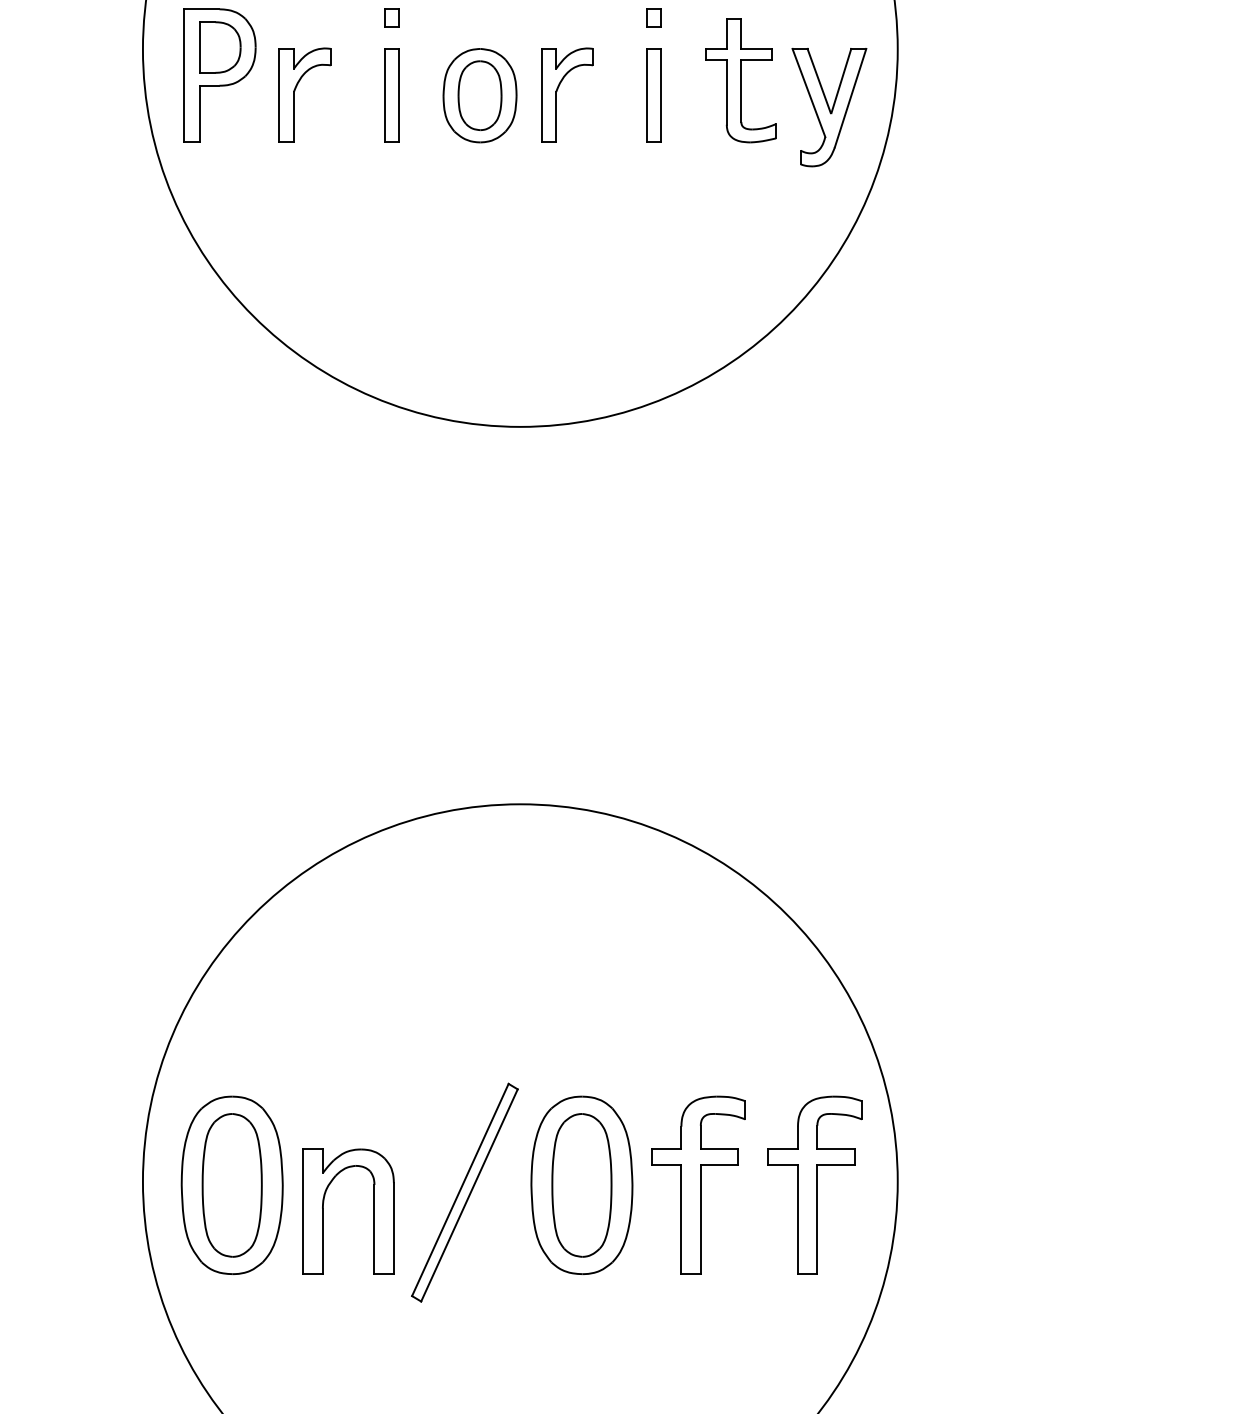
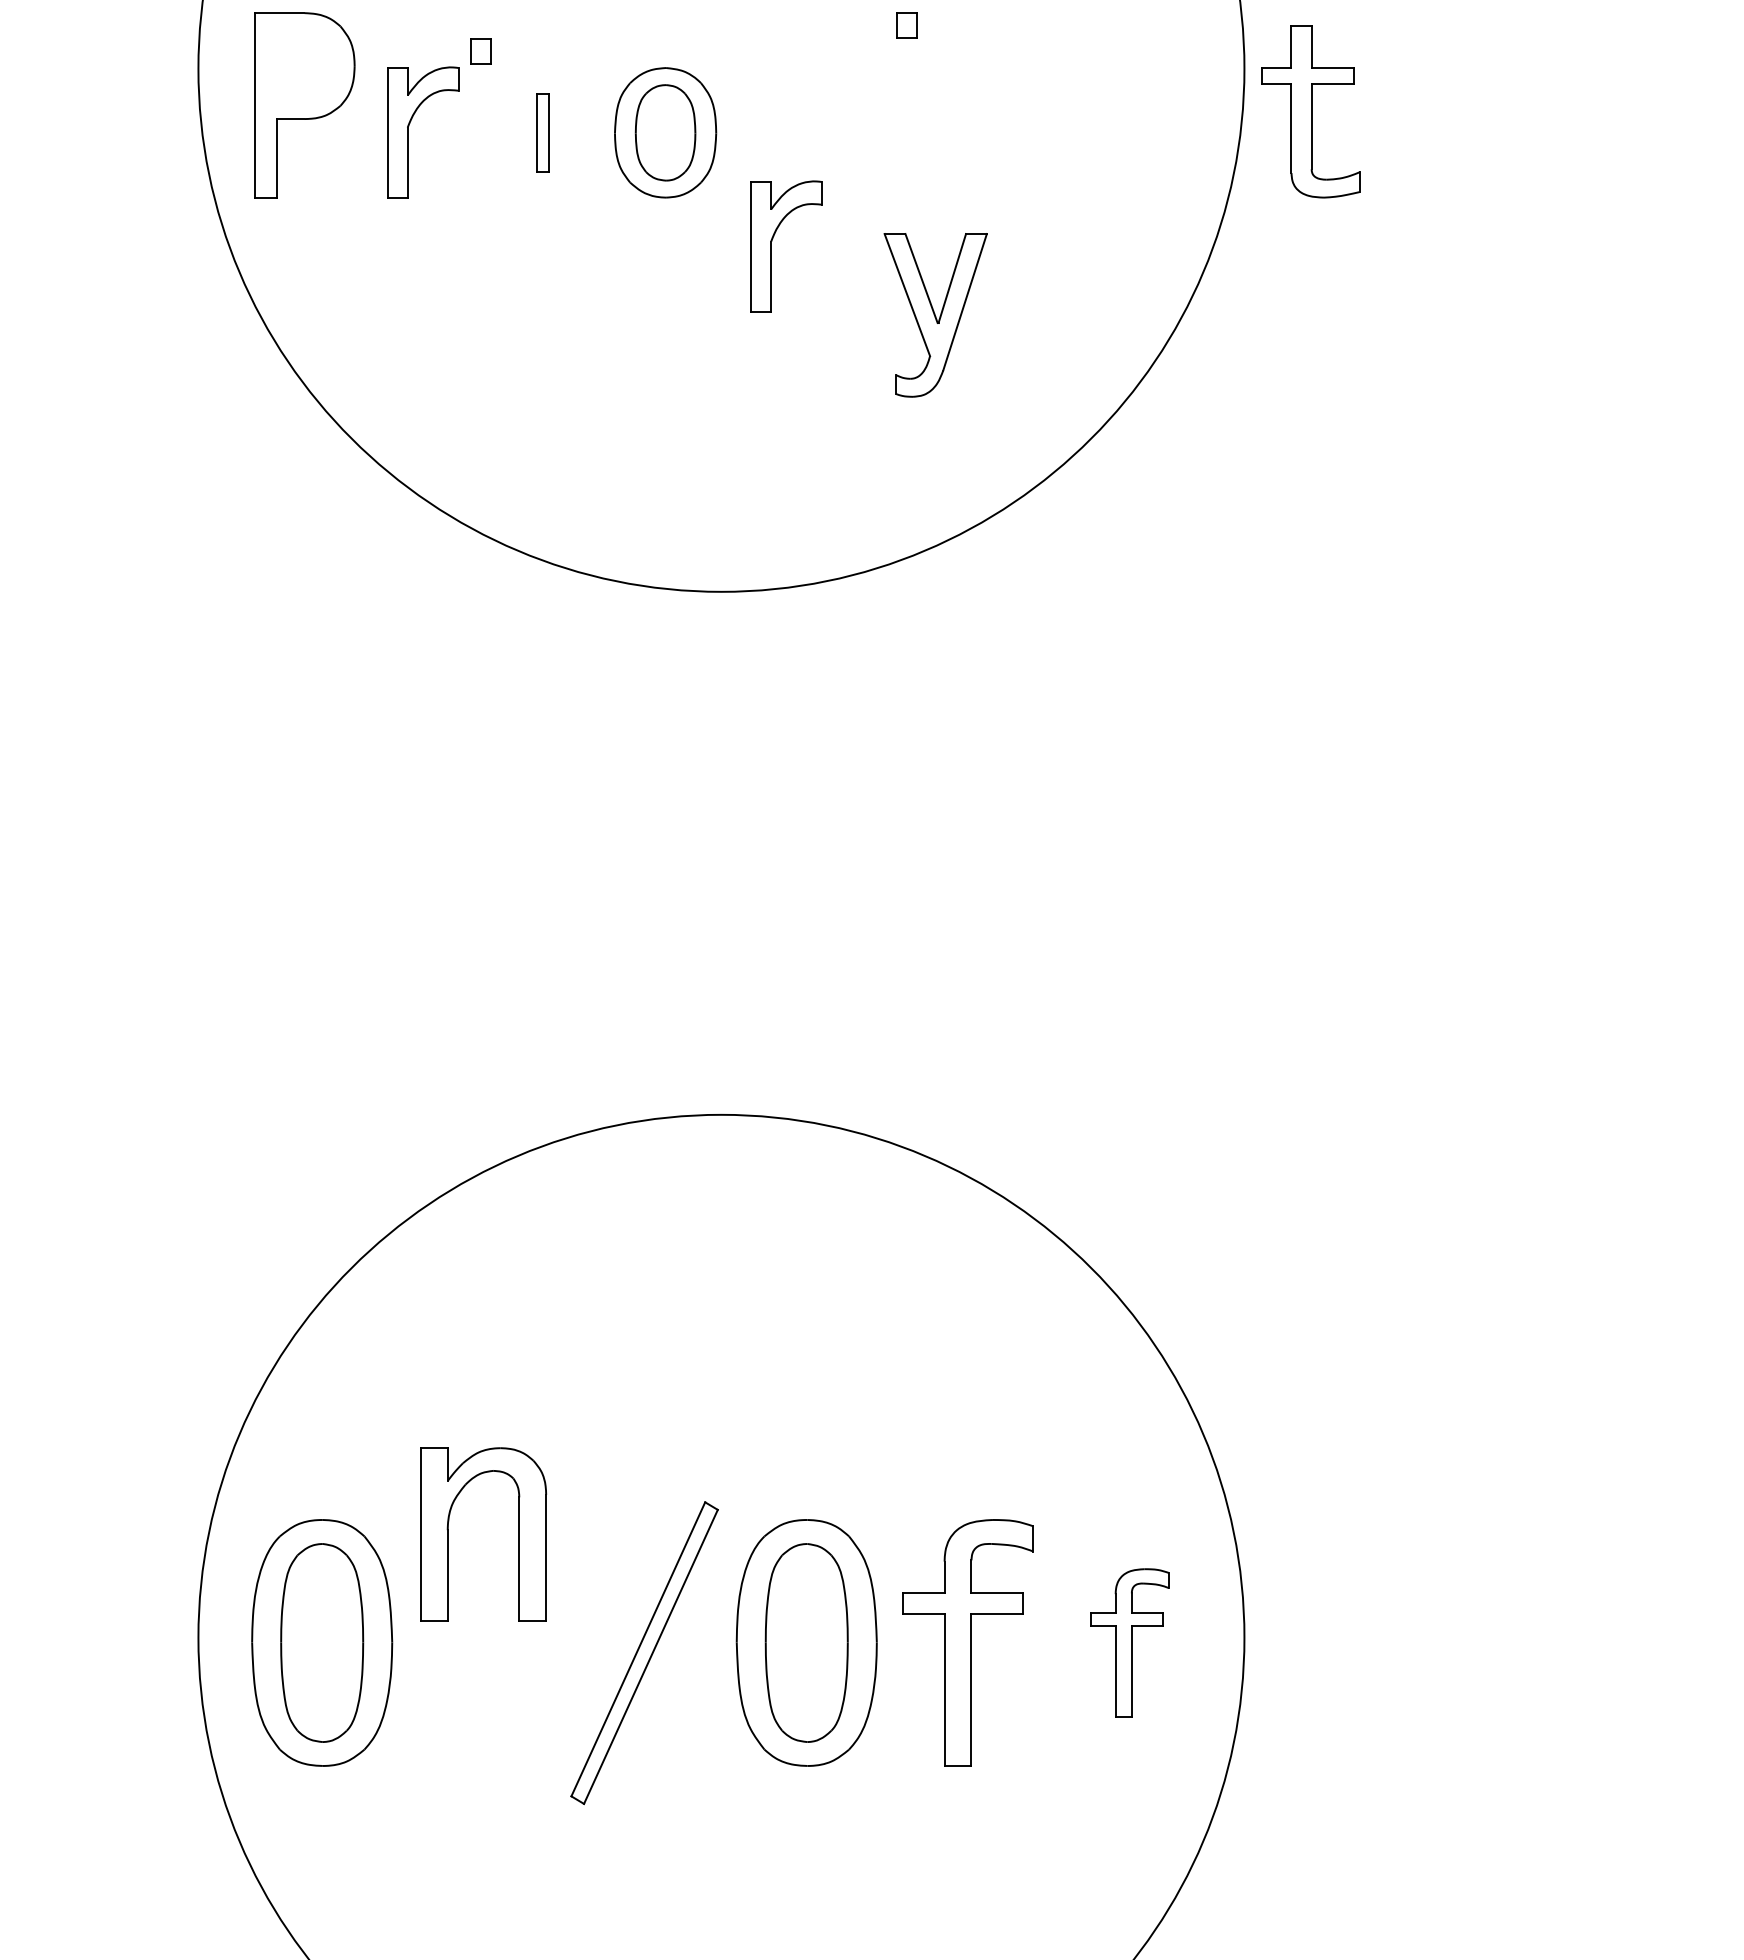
part: (391, 18) -> (480, 51), moved
part: (220, 47) -> (305, 65), removed
part: (740, 80) -> (1310, 111), moved
part: (557, 91) -> (772, 241), moved
part: (391, 95) -> (542, 132), size x0.6
part: (653, 95) -> (906, 132), removed
part: (829, 107) -> (935, 315), moved
part: (814, 1185) -> (1129, 1642), size x0.6
part: (323, 1211) -> (448, 1534), moved

